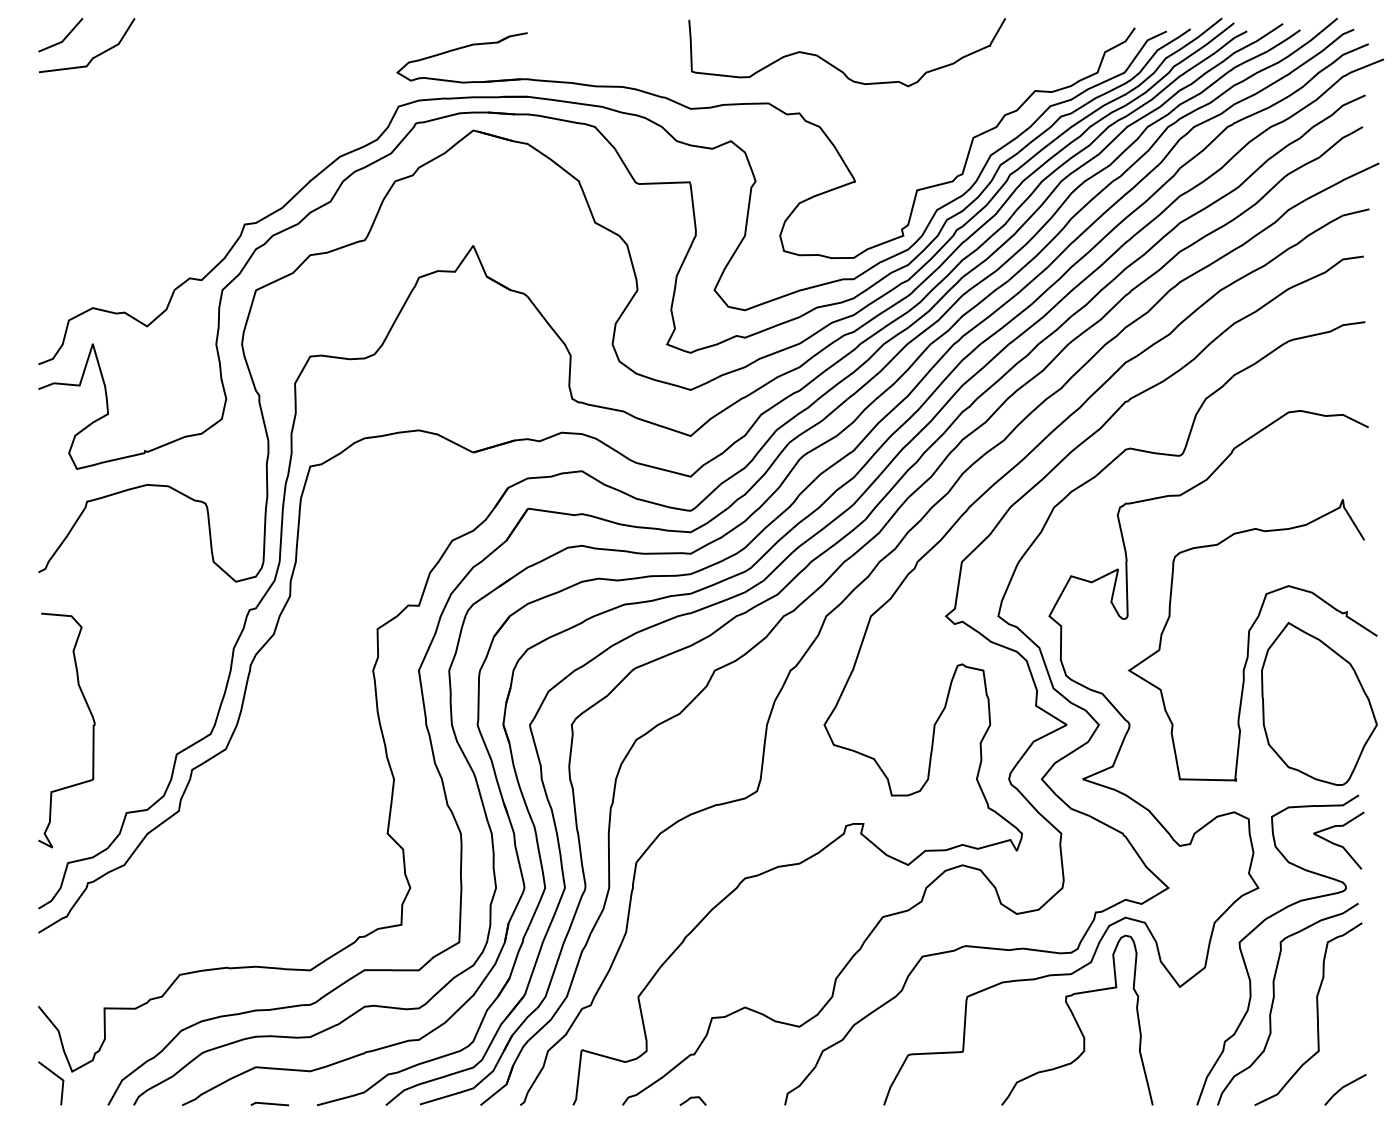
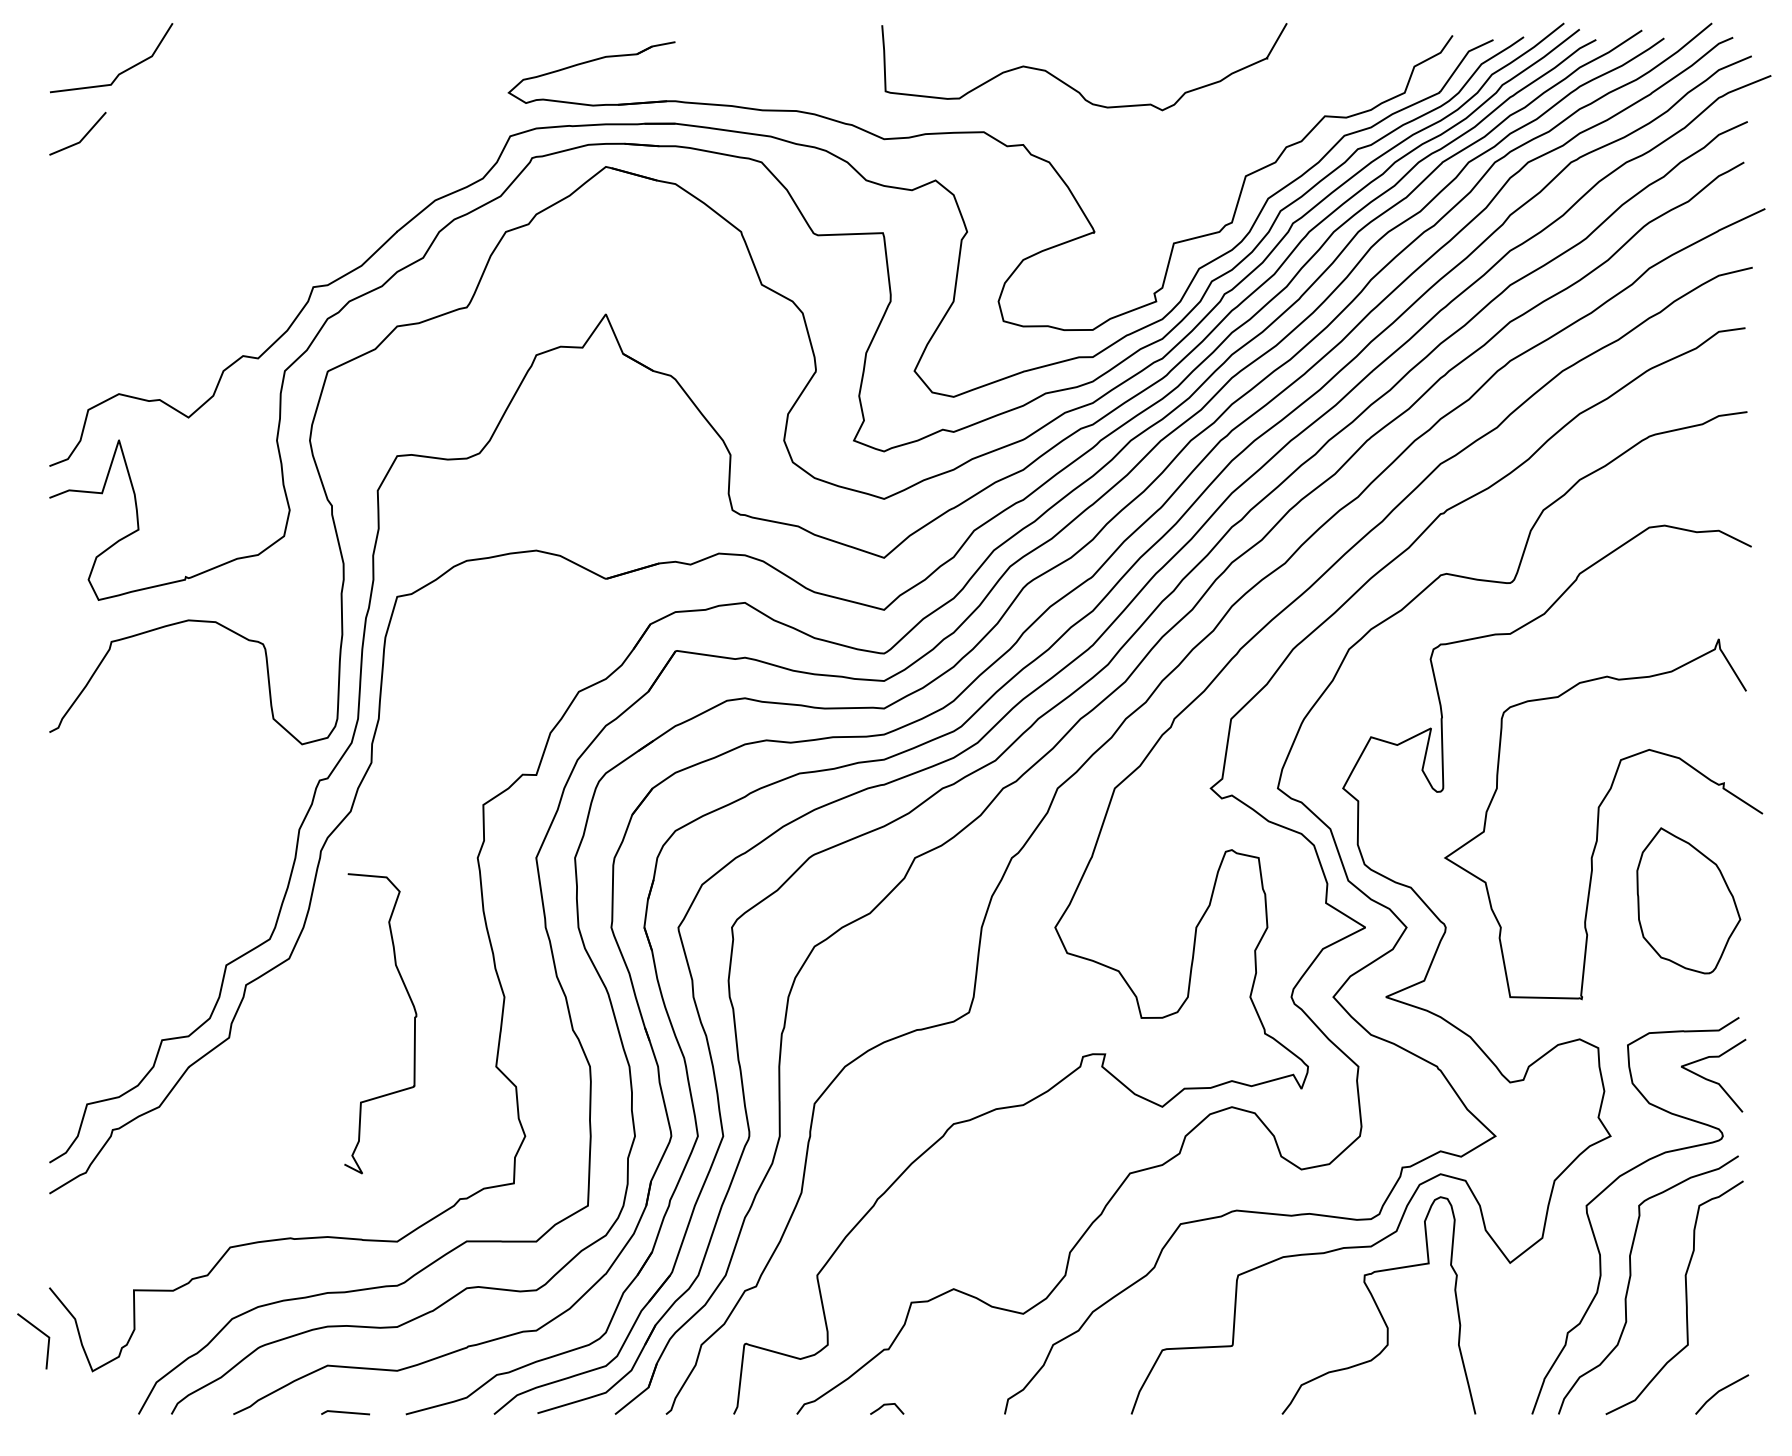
line: (64, 38) -> (82, 137), moved
part: (1319, 703) -> (1688, 900), size x0.7
curve: (93, 730) -> (414, 1023), moved
line: (56, 1076) -> (40, 1332), moved

